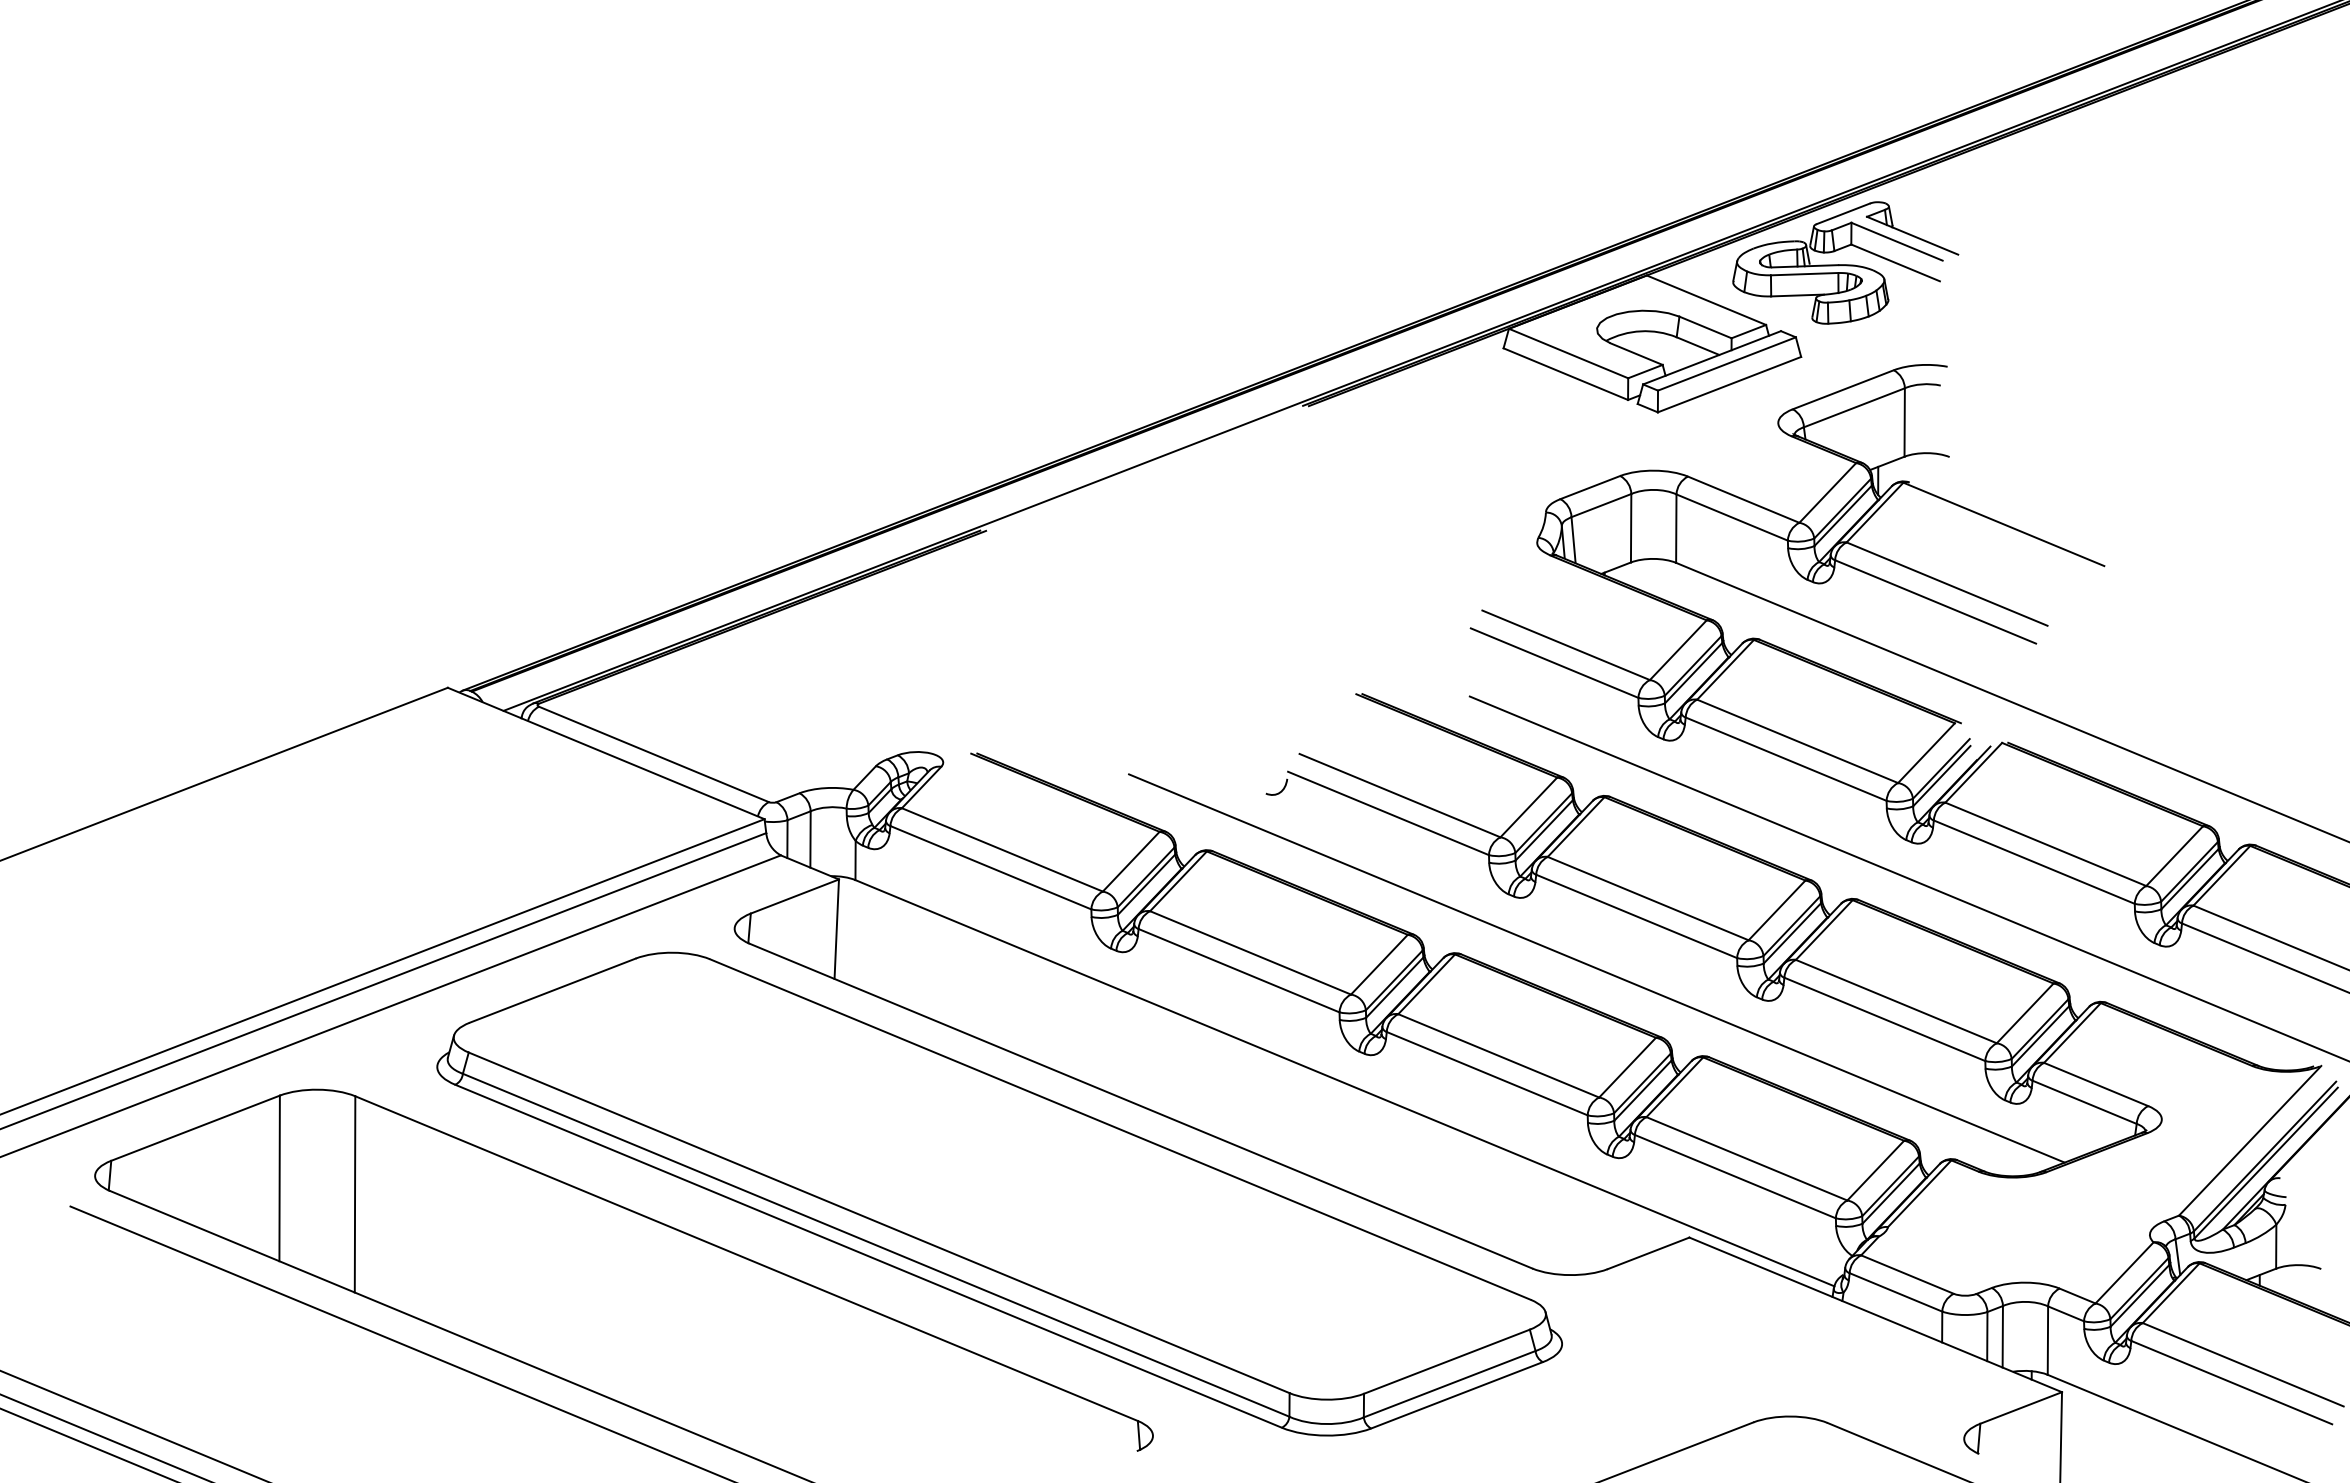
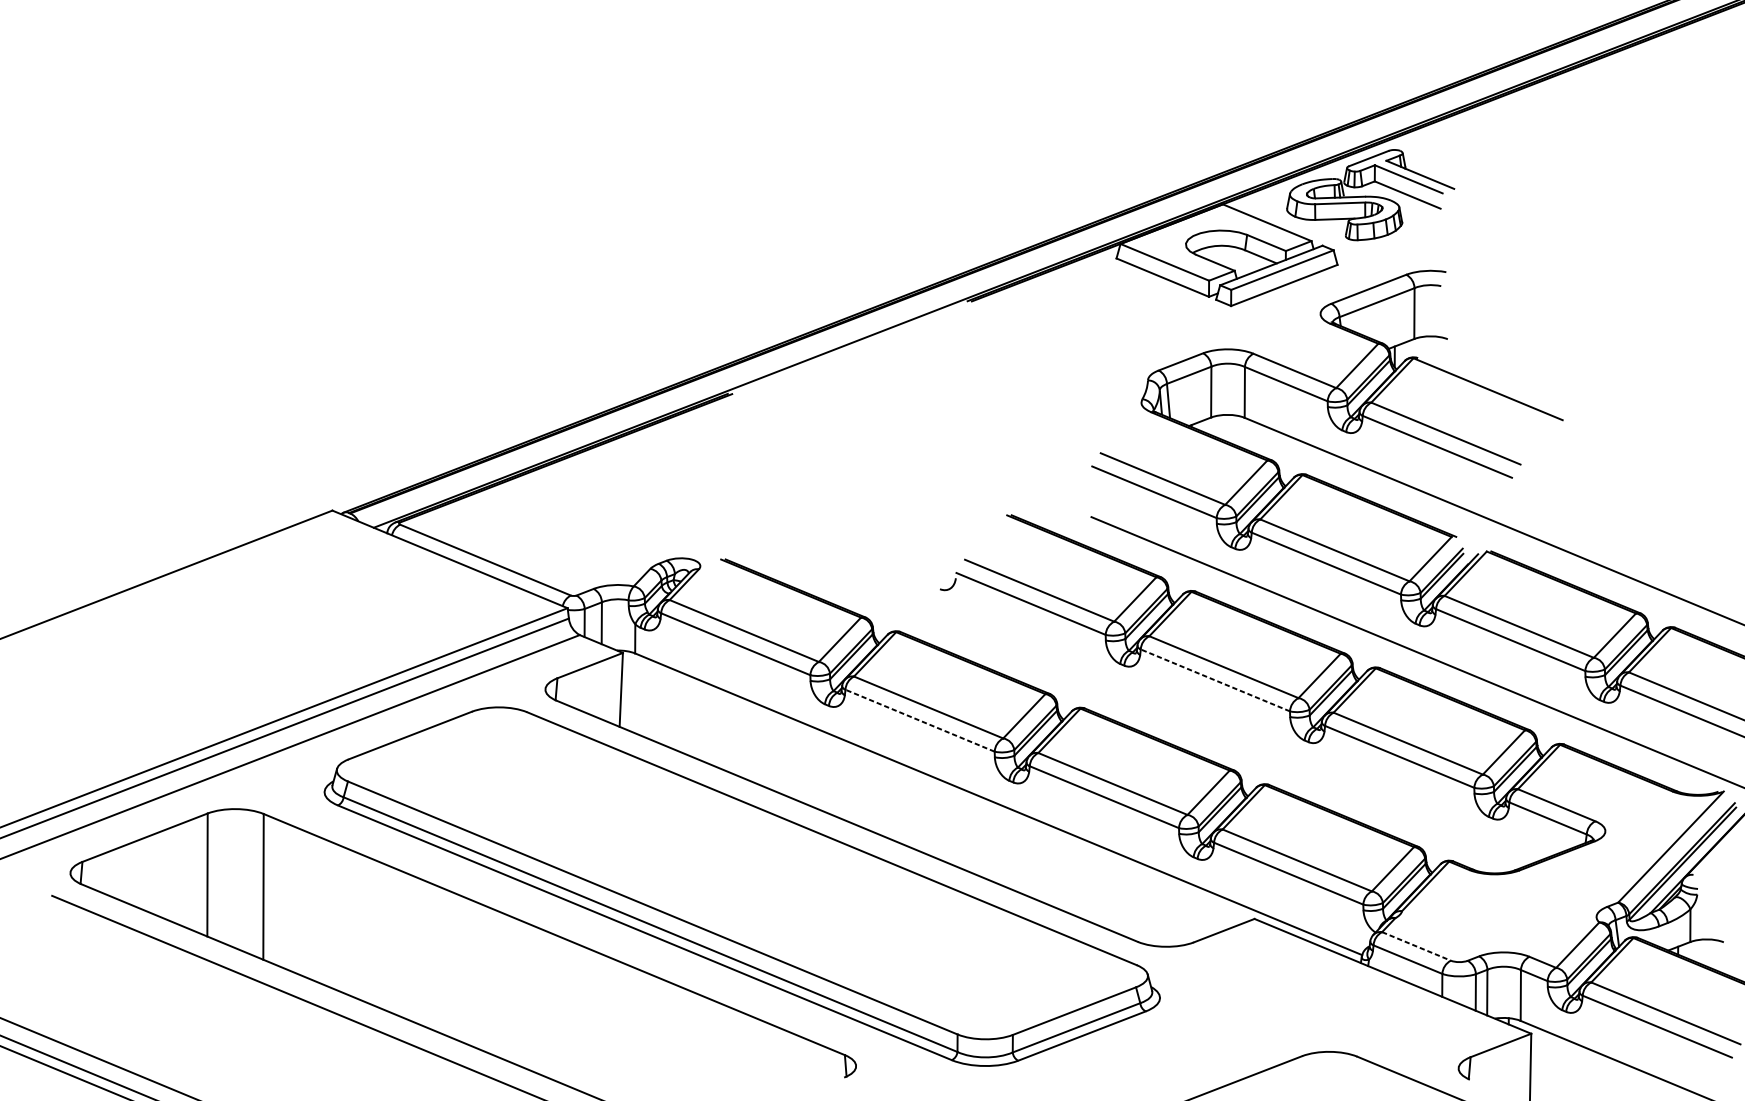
line: (1636, 916) -> (1215, 680), solid -> dashed
line: (1596, 968) -> (1185, 719), removed
line: (1239, 970) -> (920, 720), solid -> dashed
line: (1907, 1274) -> (1416, 946), solid -> dashed

